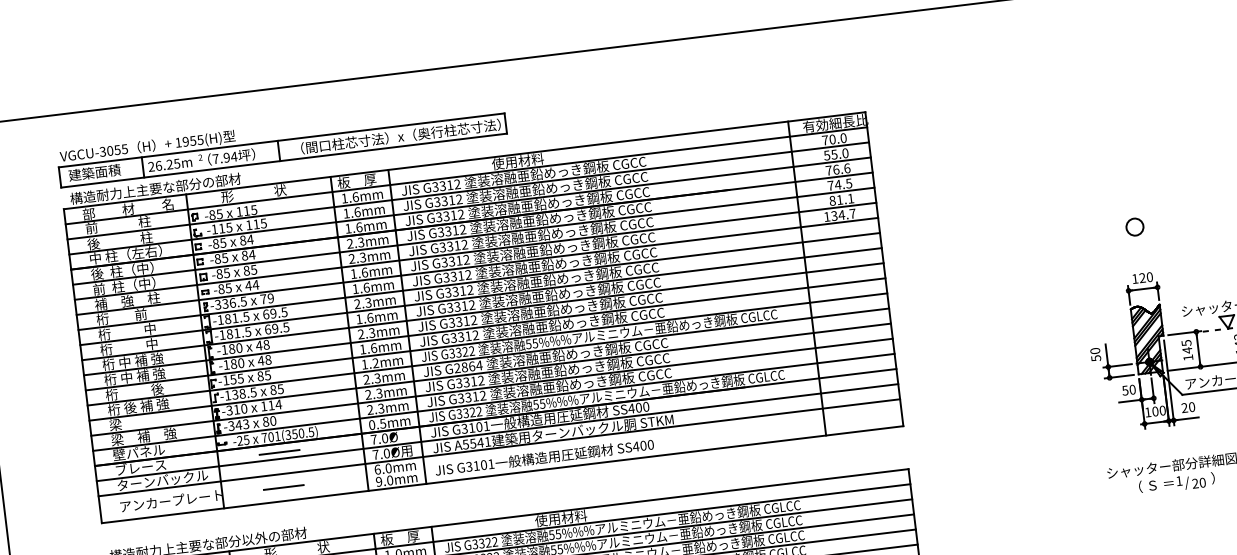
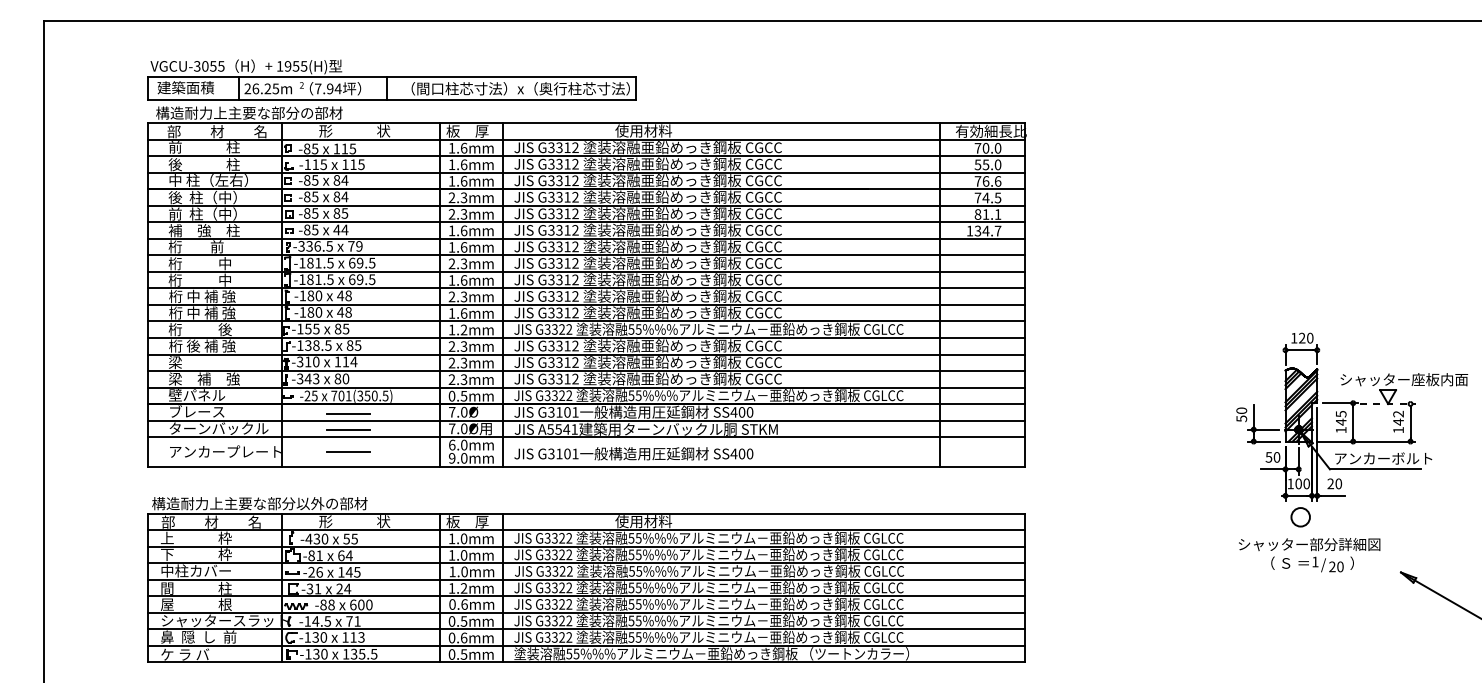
circle: (1134, 227) -> (1300, 517), moved
text: (468, 366) -> (563, 345), G2864 -> G3312
line: (281, 467) -> (348, 430), added

